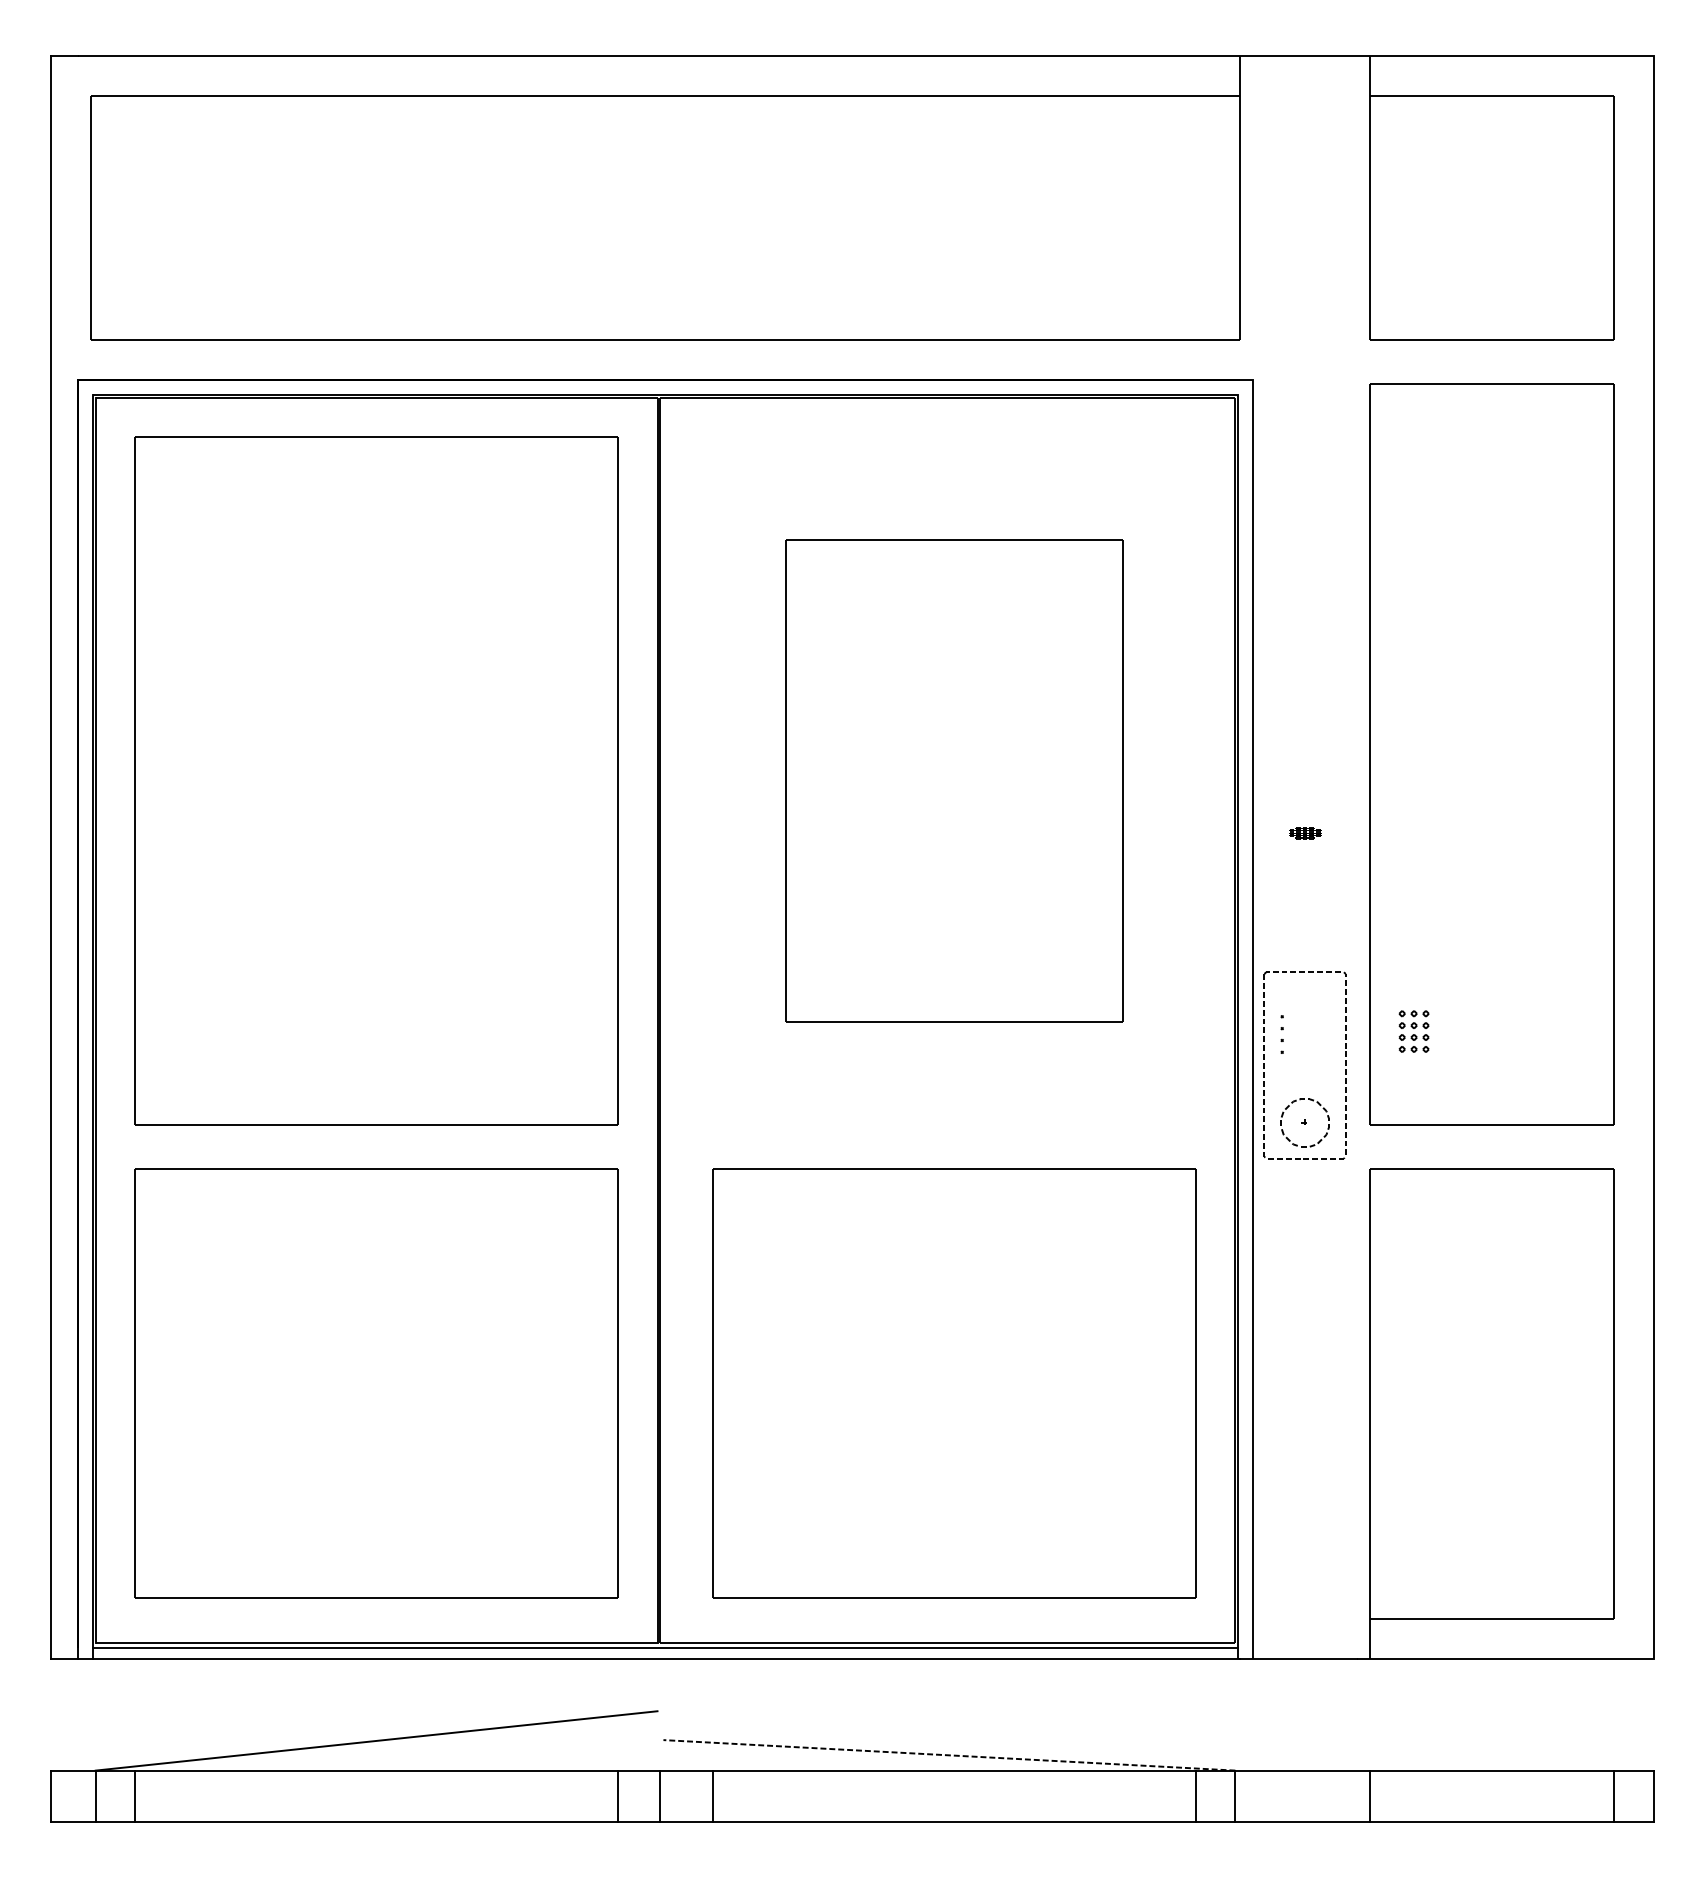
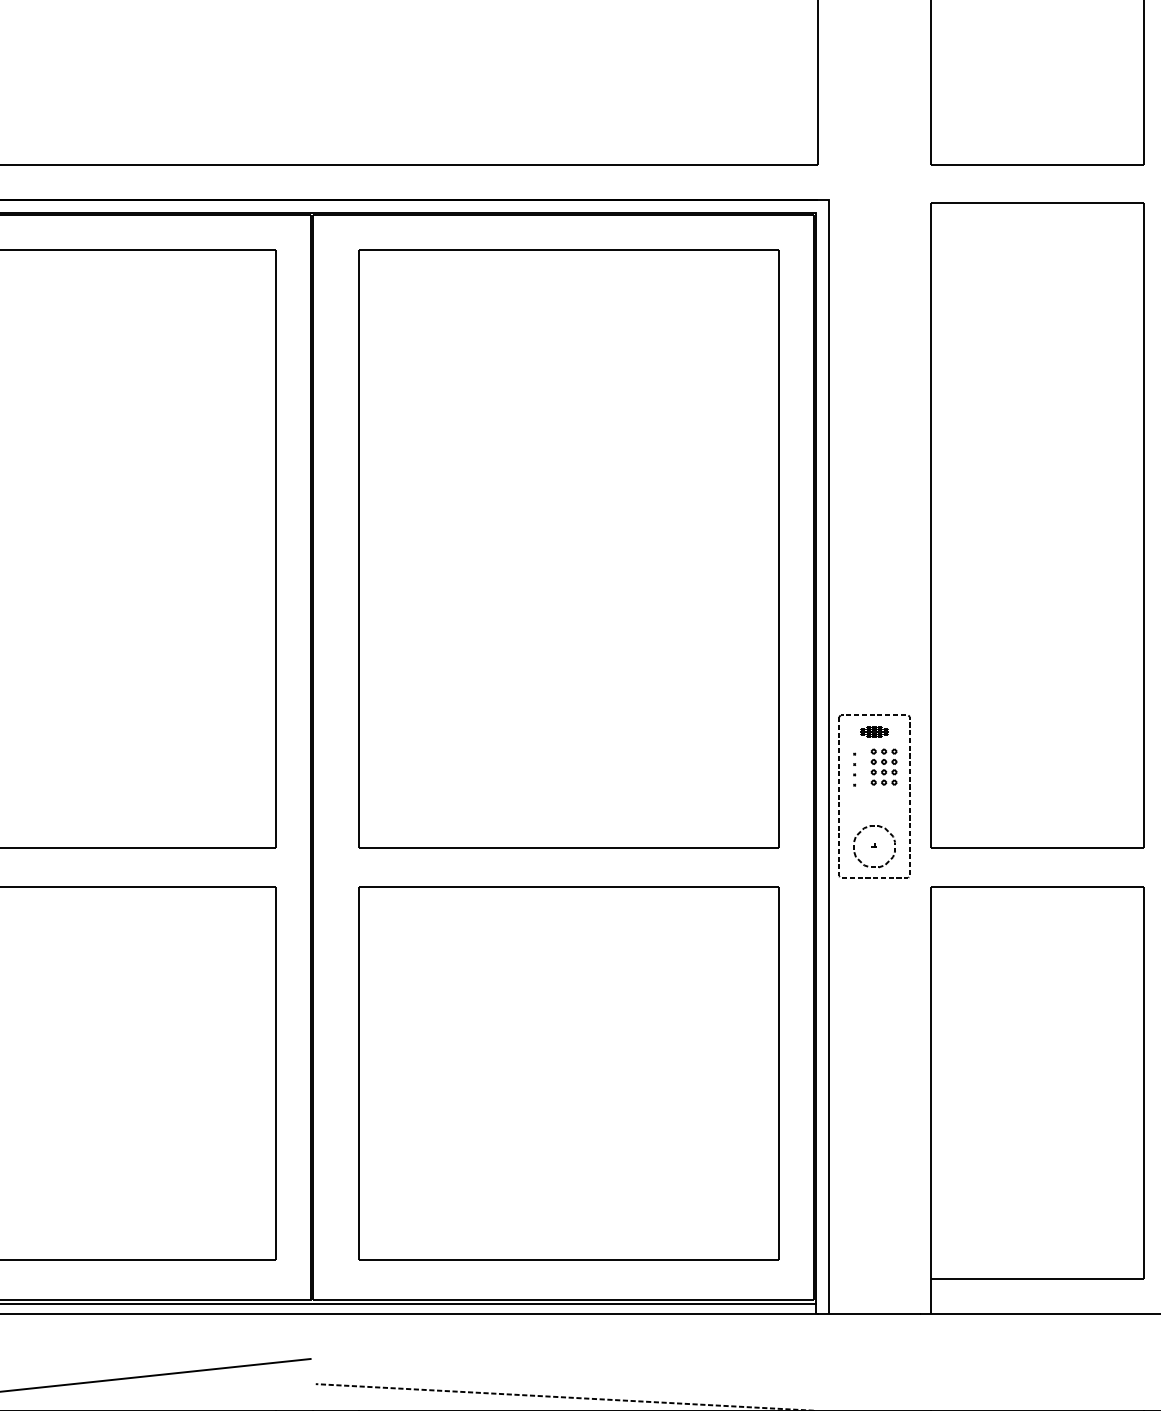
part: (954, 780) -> (569, 548), size x1.43
part: (1305, 833) -> (874, 732), moved
part: (1413, 1031) -> (883, 767), moved

